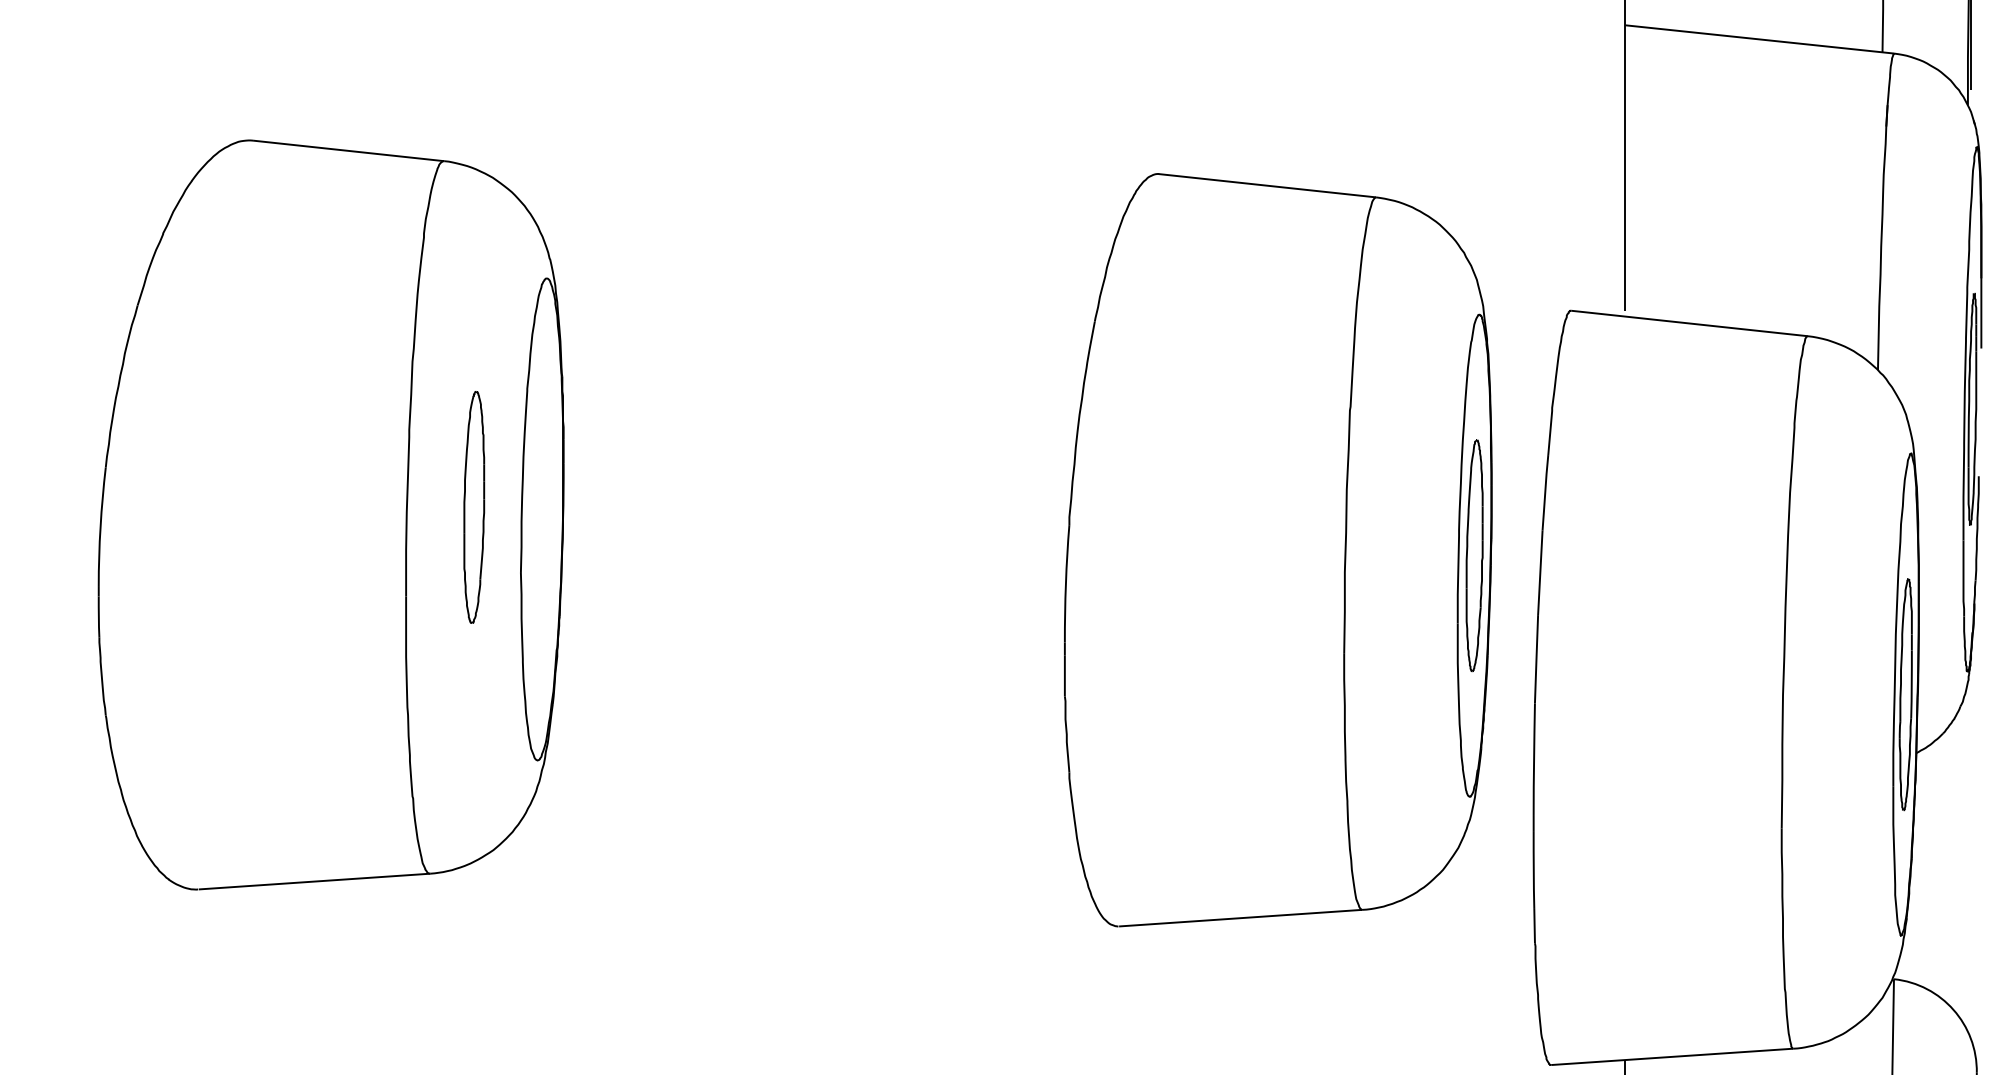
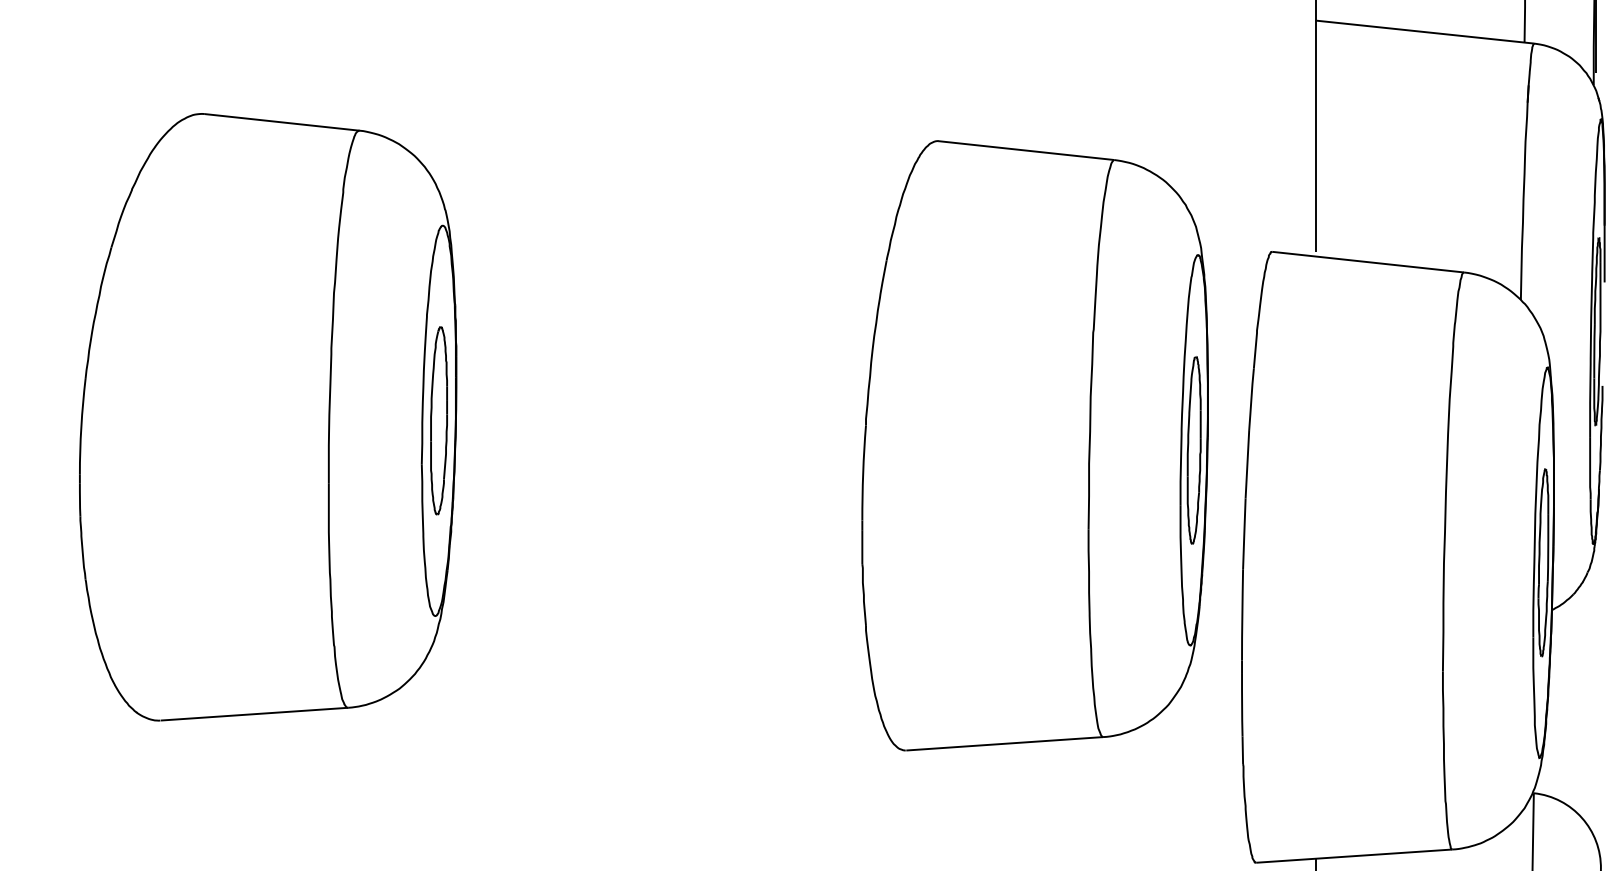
part: (474, 507) -> (439, 420), moved

